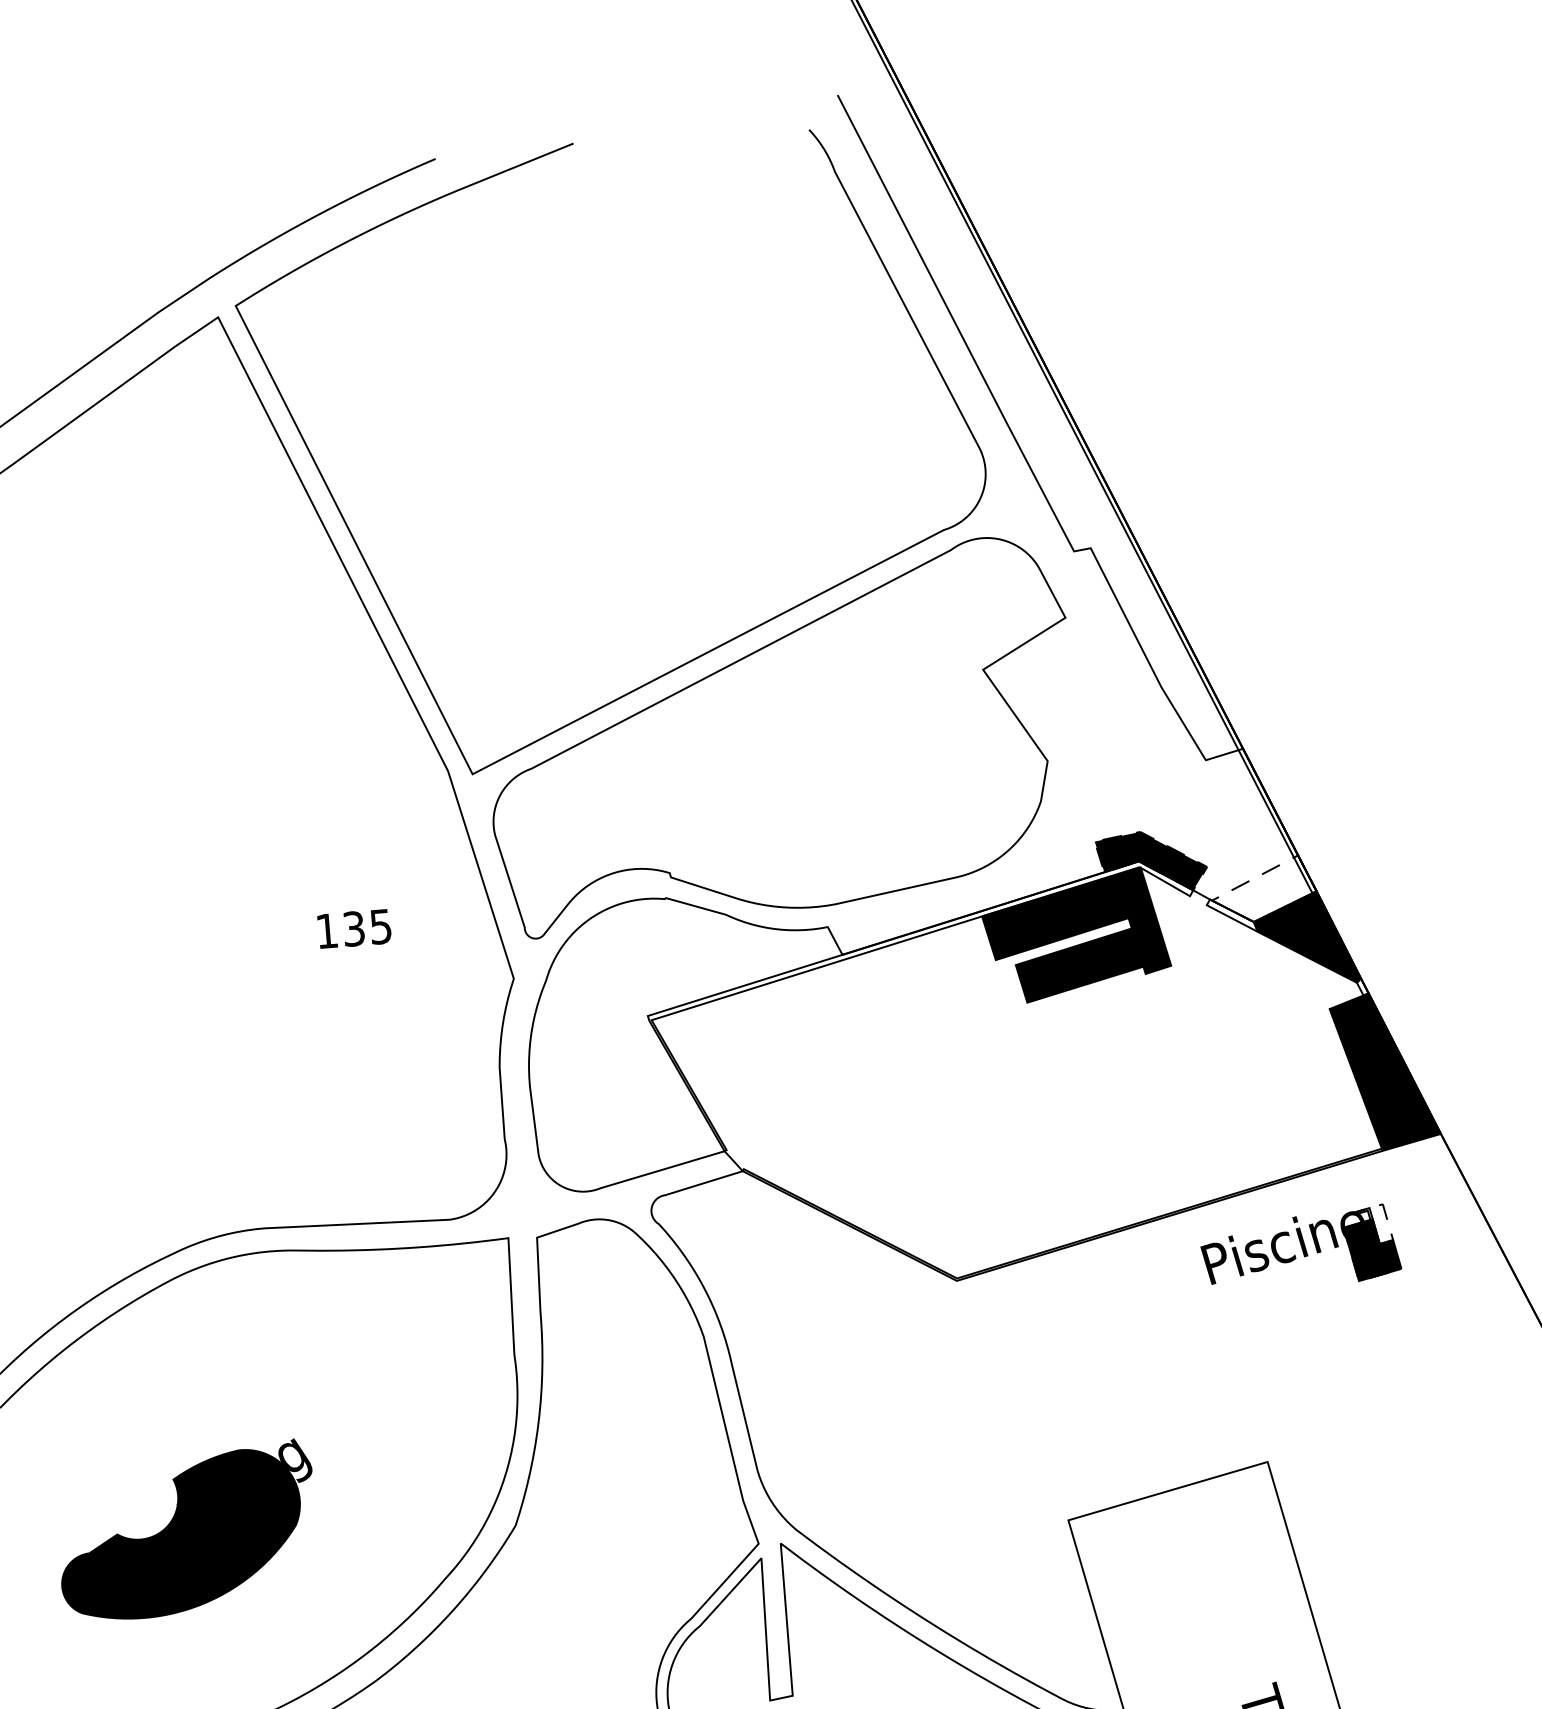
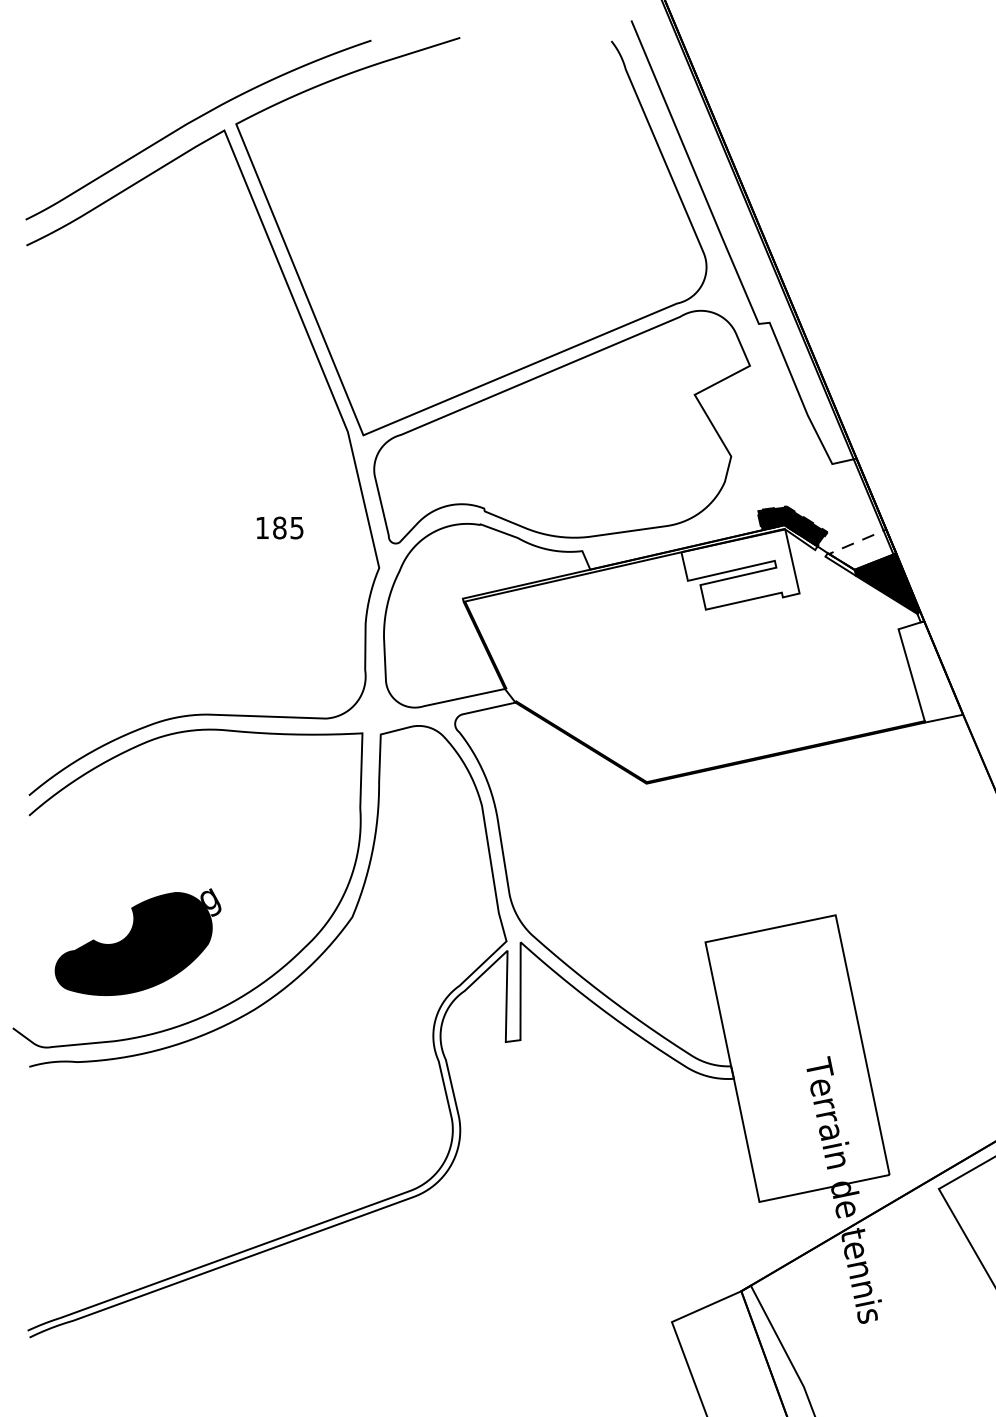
text: (353, 928) -> (279, 527), 135 -> 185
fill: (1076, 935) -> (740, 569), removed
fill: (1384, 1070) -> (930, 671), removed
part: (1300, 1248) -> (867, 780), removed
part: (185, 1530) -> (137, 941), moved

